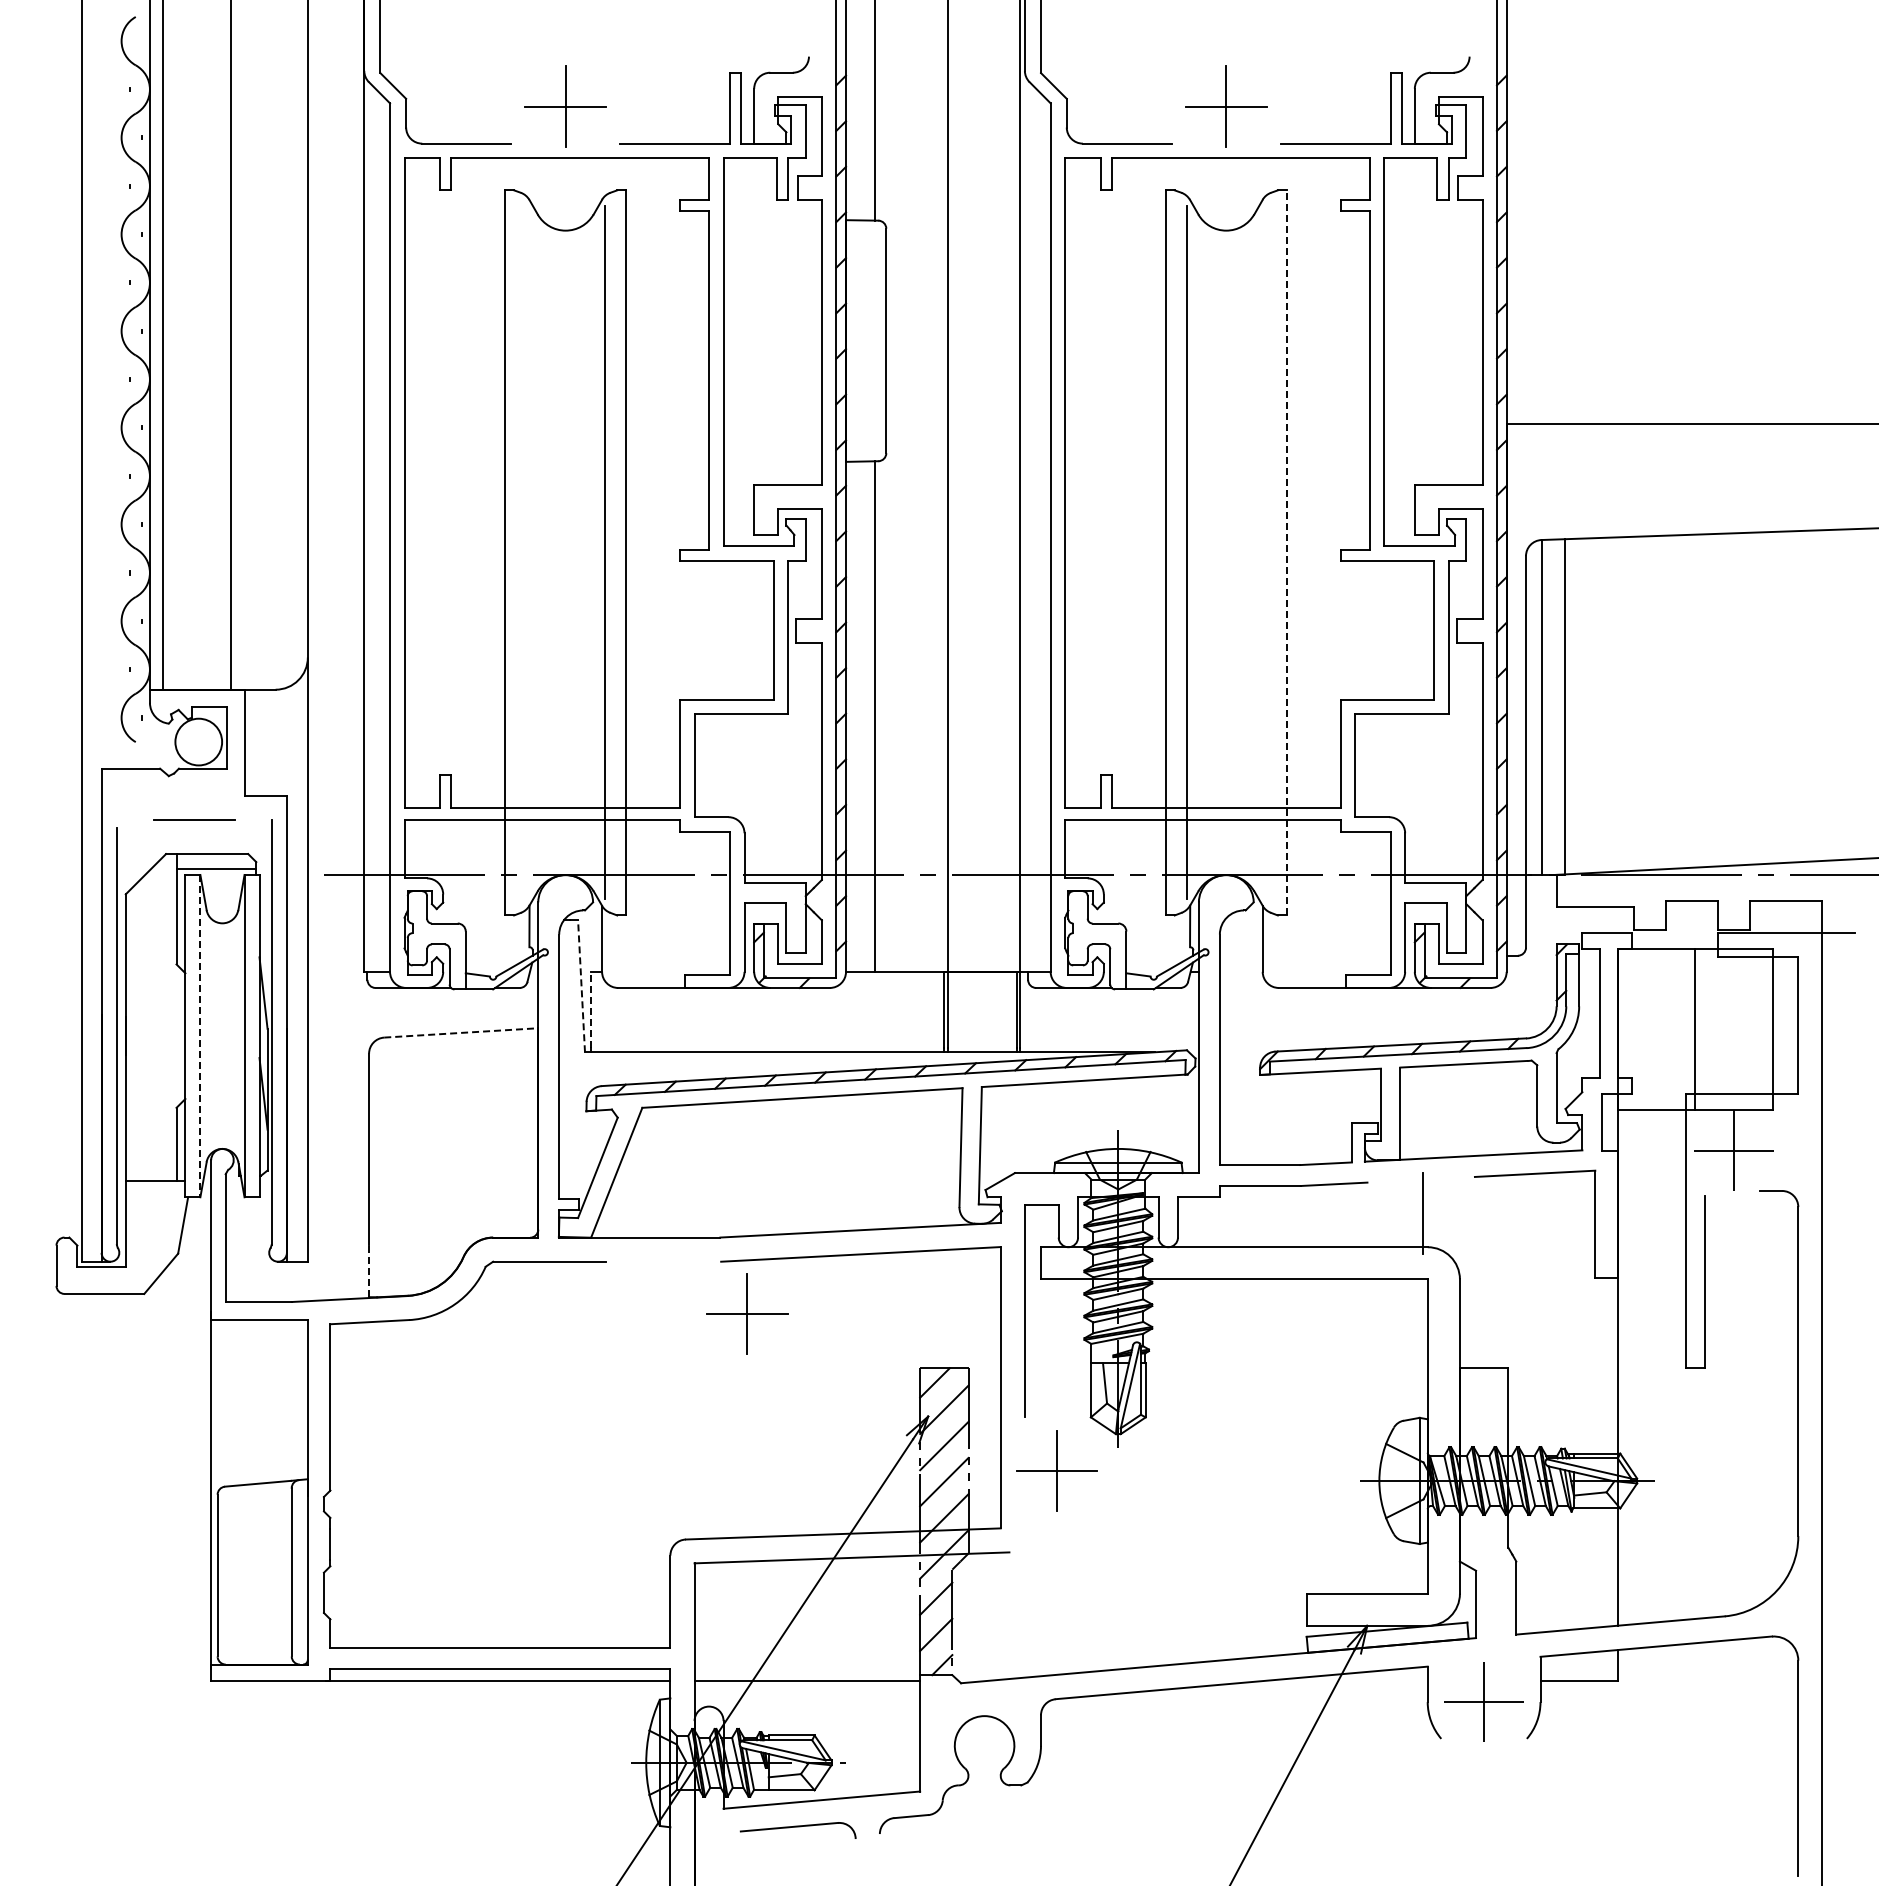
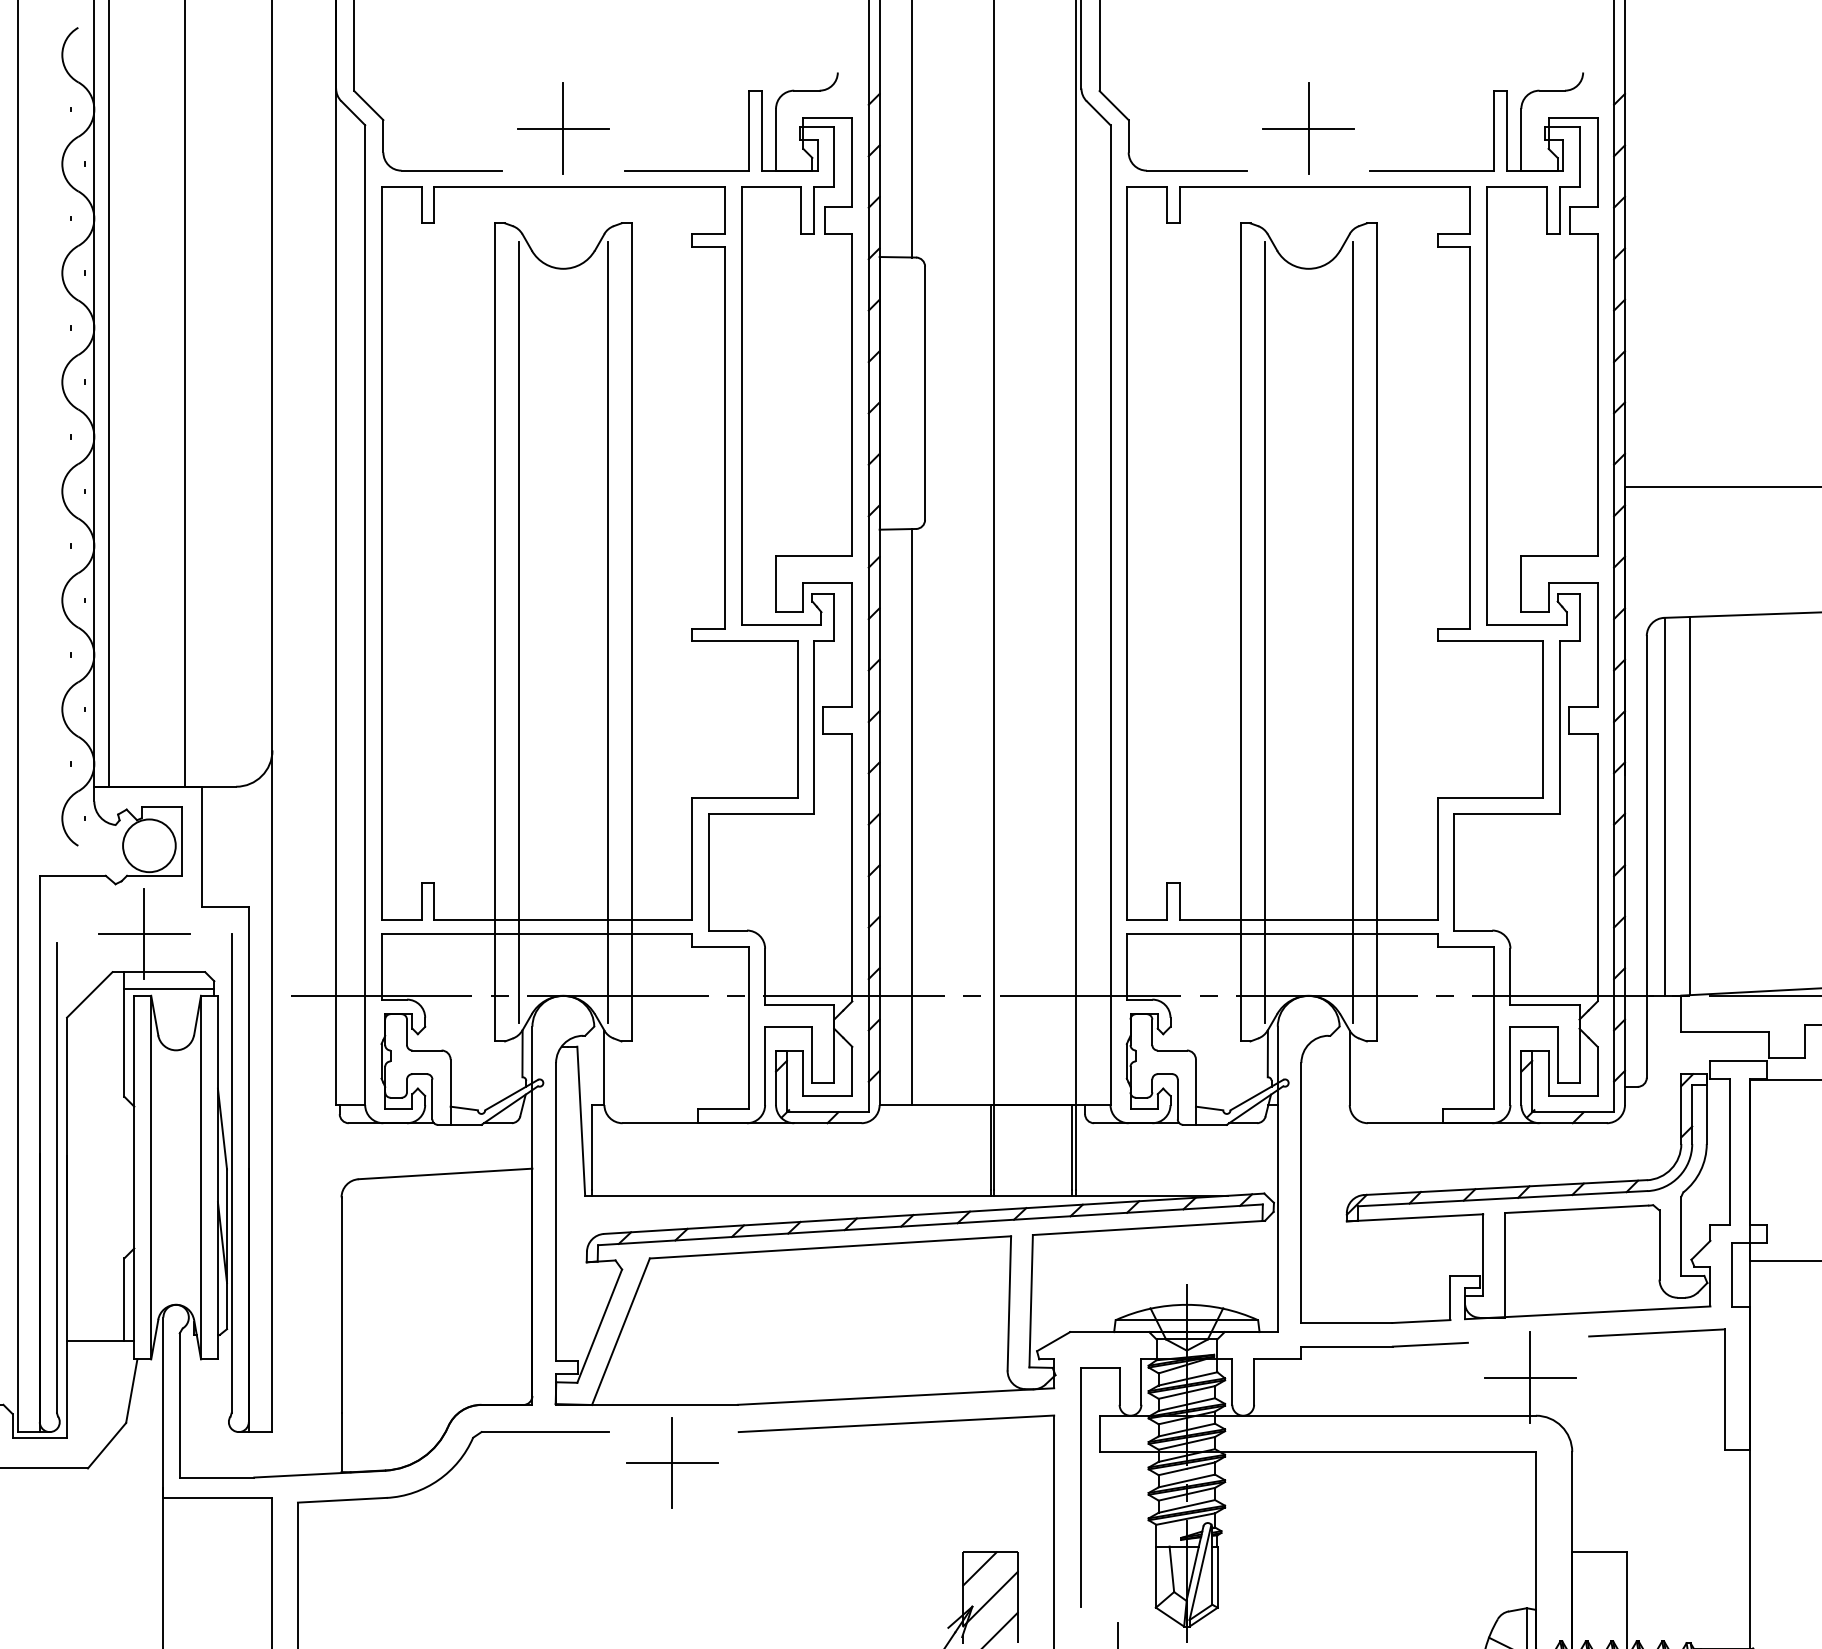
line: (526, 552) -> (519, 631), added
line: (1265, 552) -> (1352, 631), added
line: (1286, 552) -> (1376, 631), dashed -> solid
line: (194, 819) -> (144, 933), added
line: (581, 985) -> (581, 1120), dashed -> solid
line: (591, 1009) -> (592, 1147), dashed -> solid
line: (461, 1032) -> (445, 1173), dashed -> solid
line: (200, 1036) -> (151, 1177), dashed -> solid
line: (1422, 1213) -> (1530, 1377), added
line: (369, 1270) -> (342, 1441), dashed -> solid
part: (747, 1313) -> (672, 1462), moved

